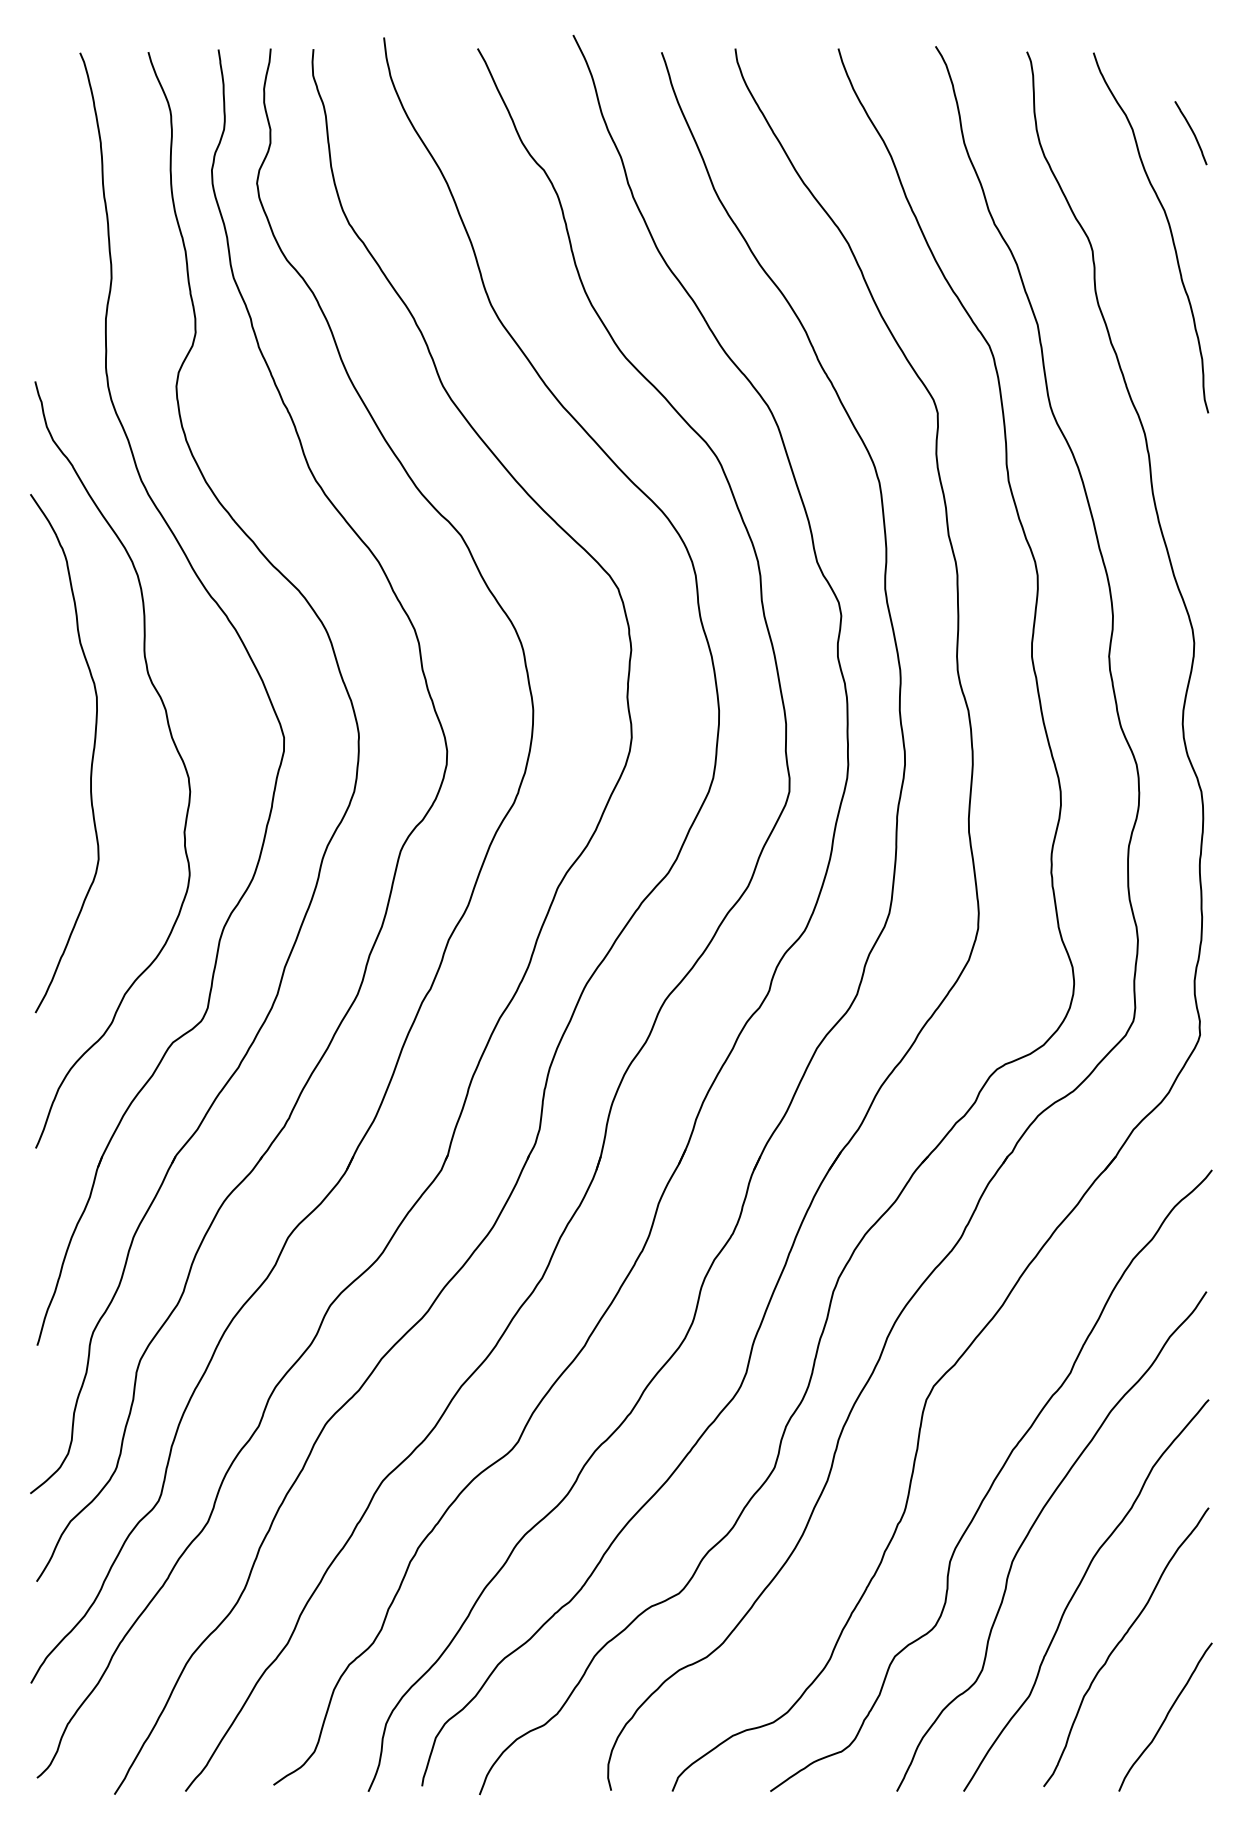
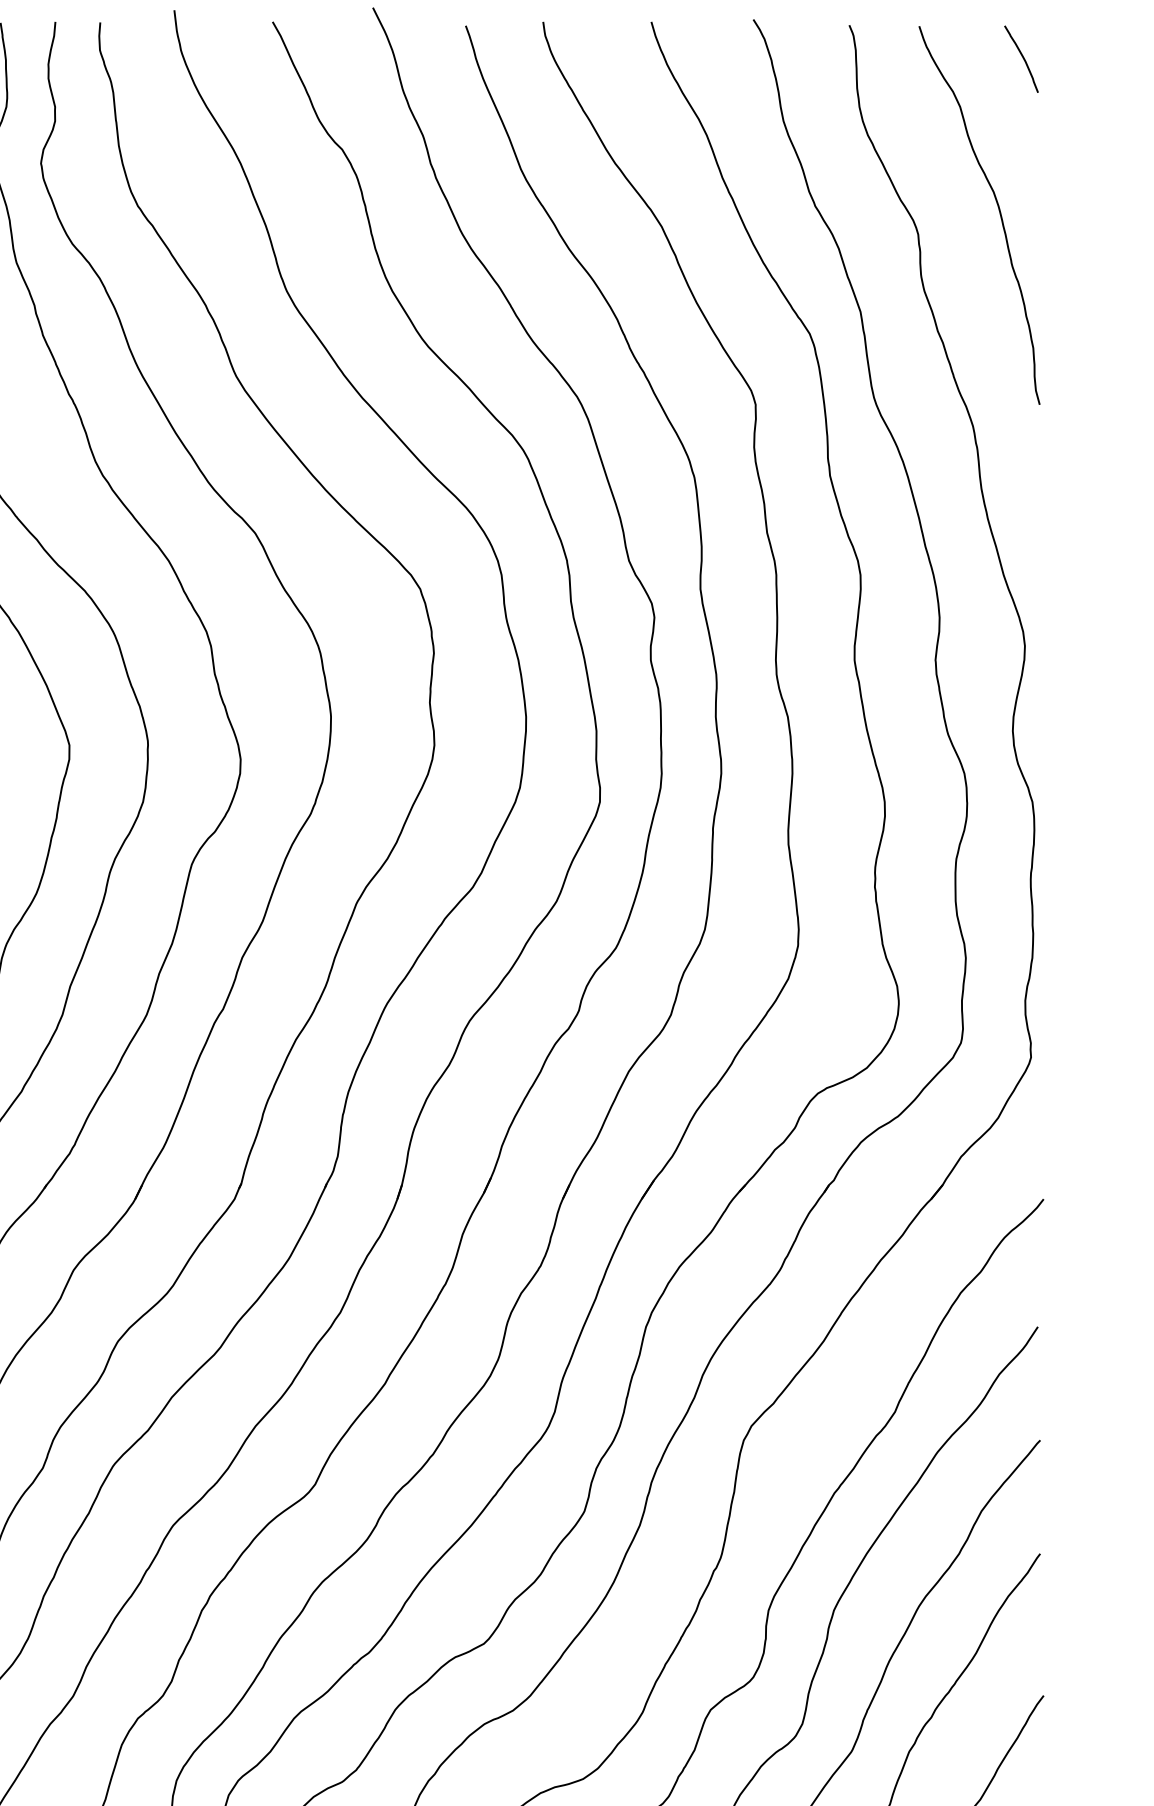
curve: (1192, 133) -> (1023, 59), moved

